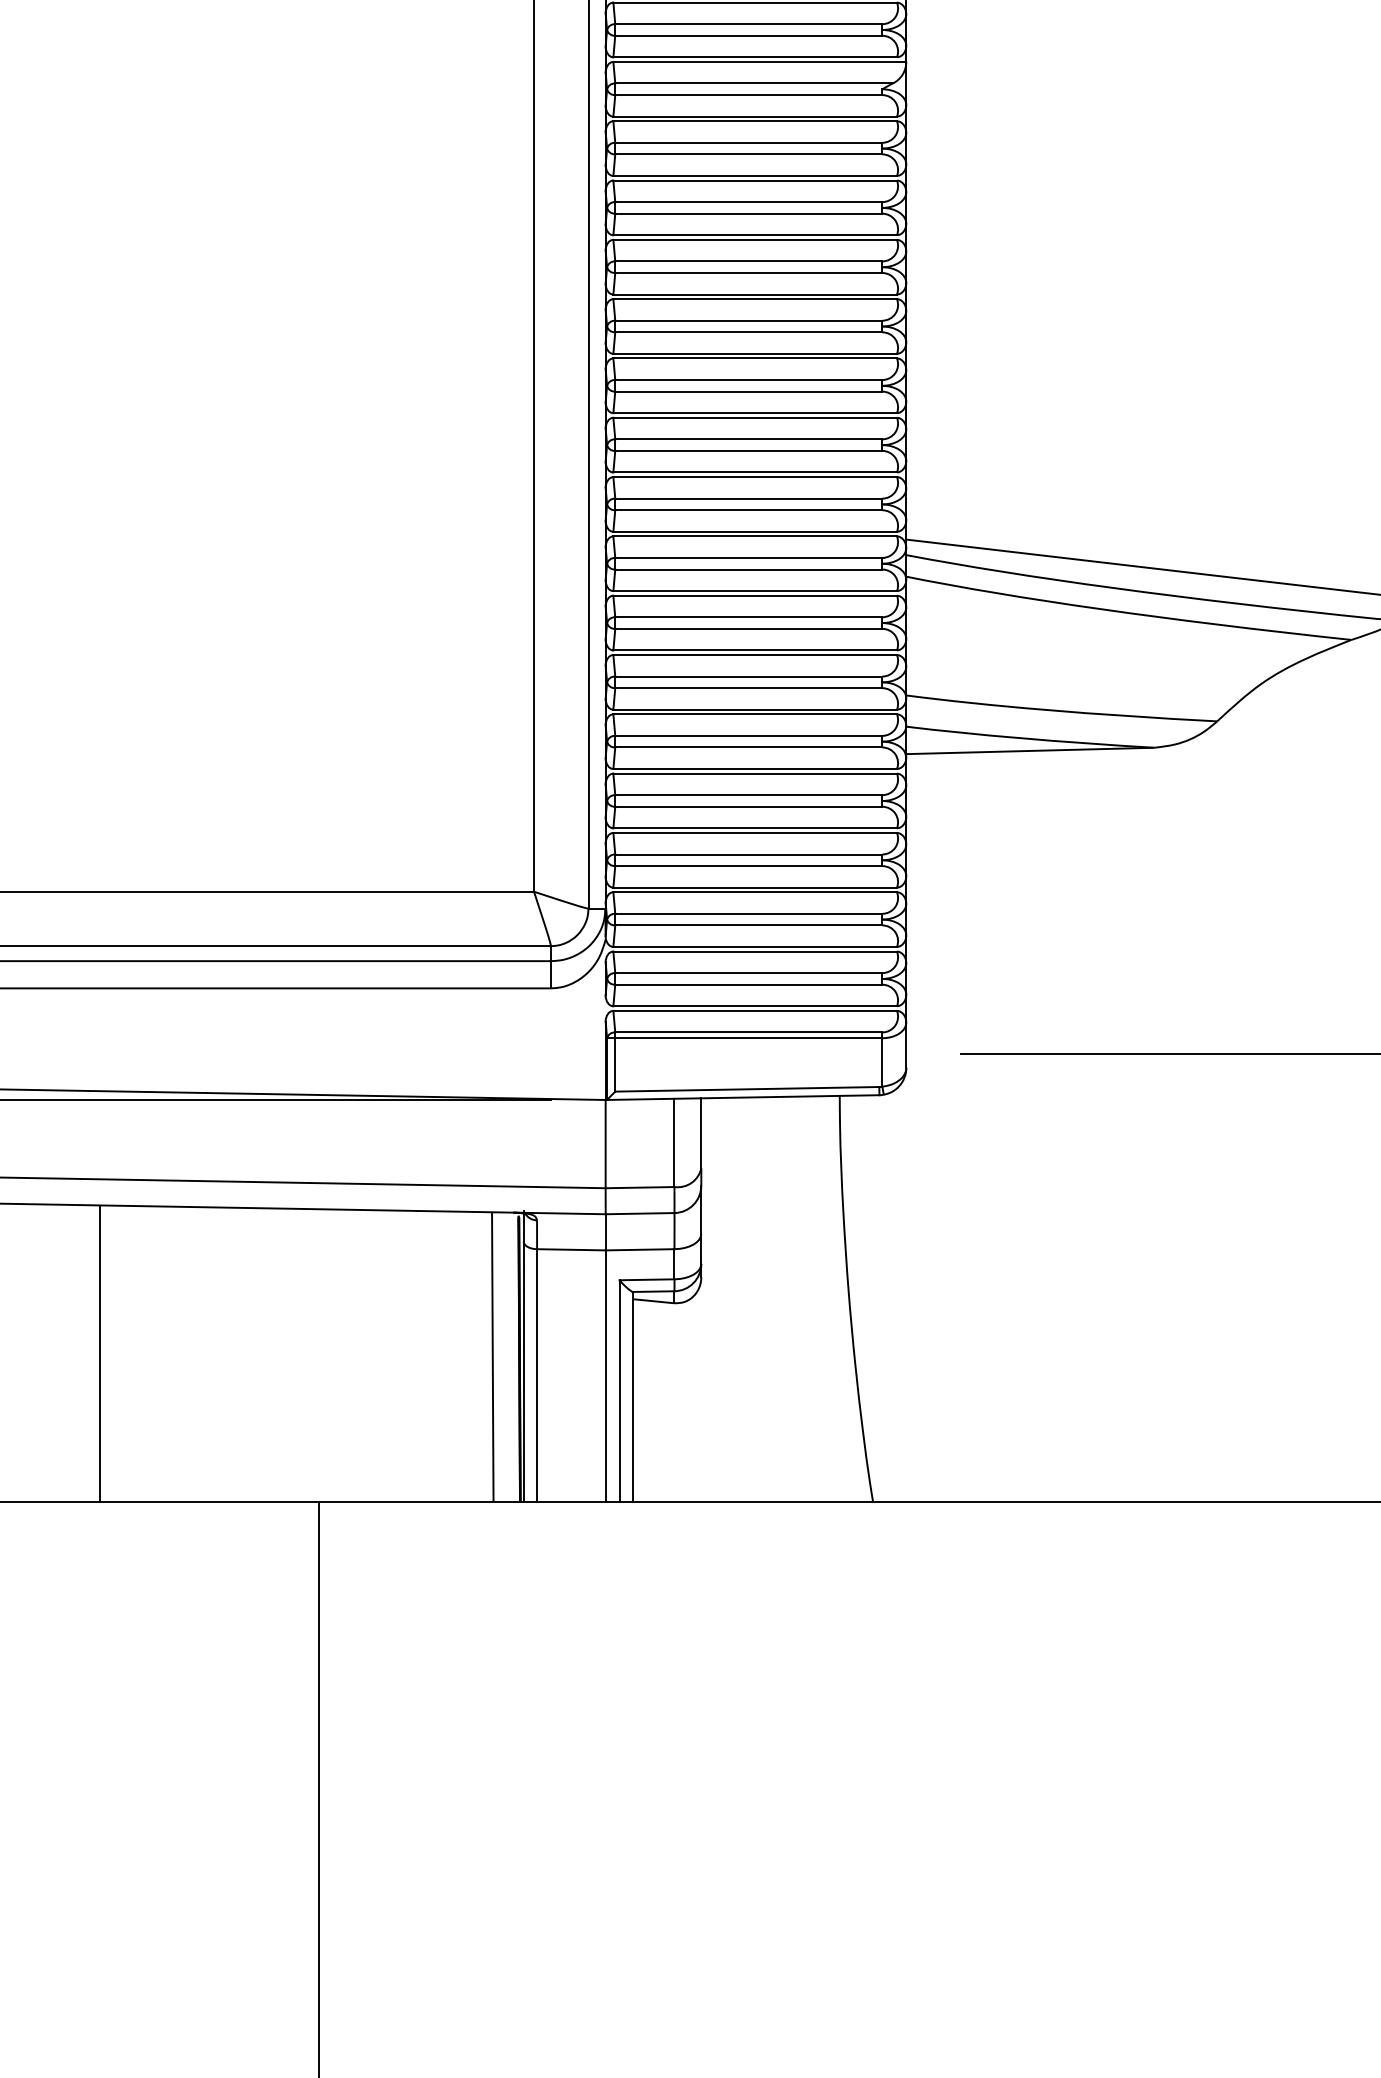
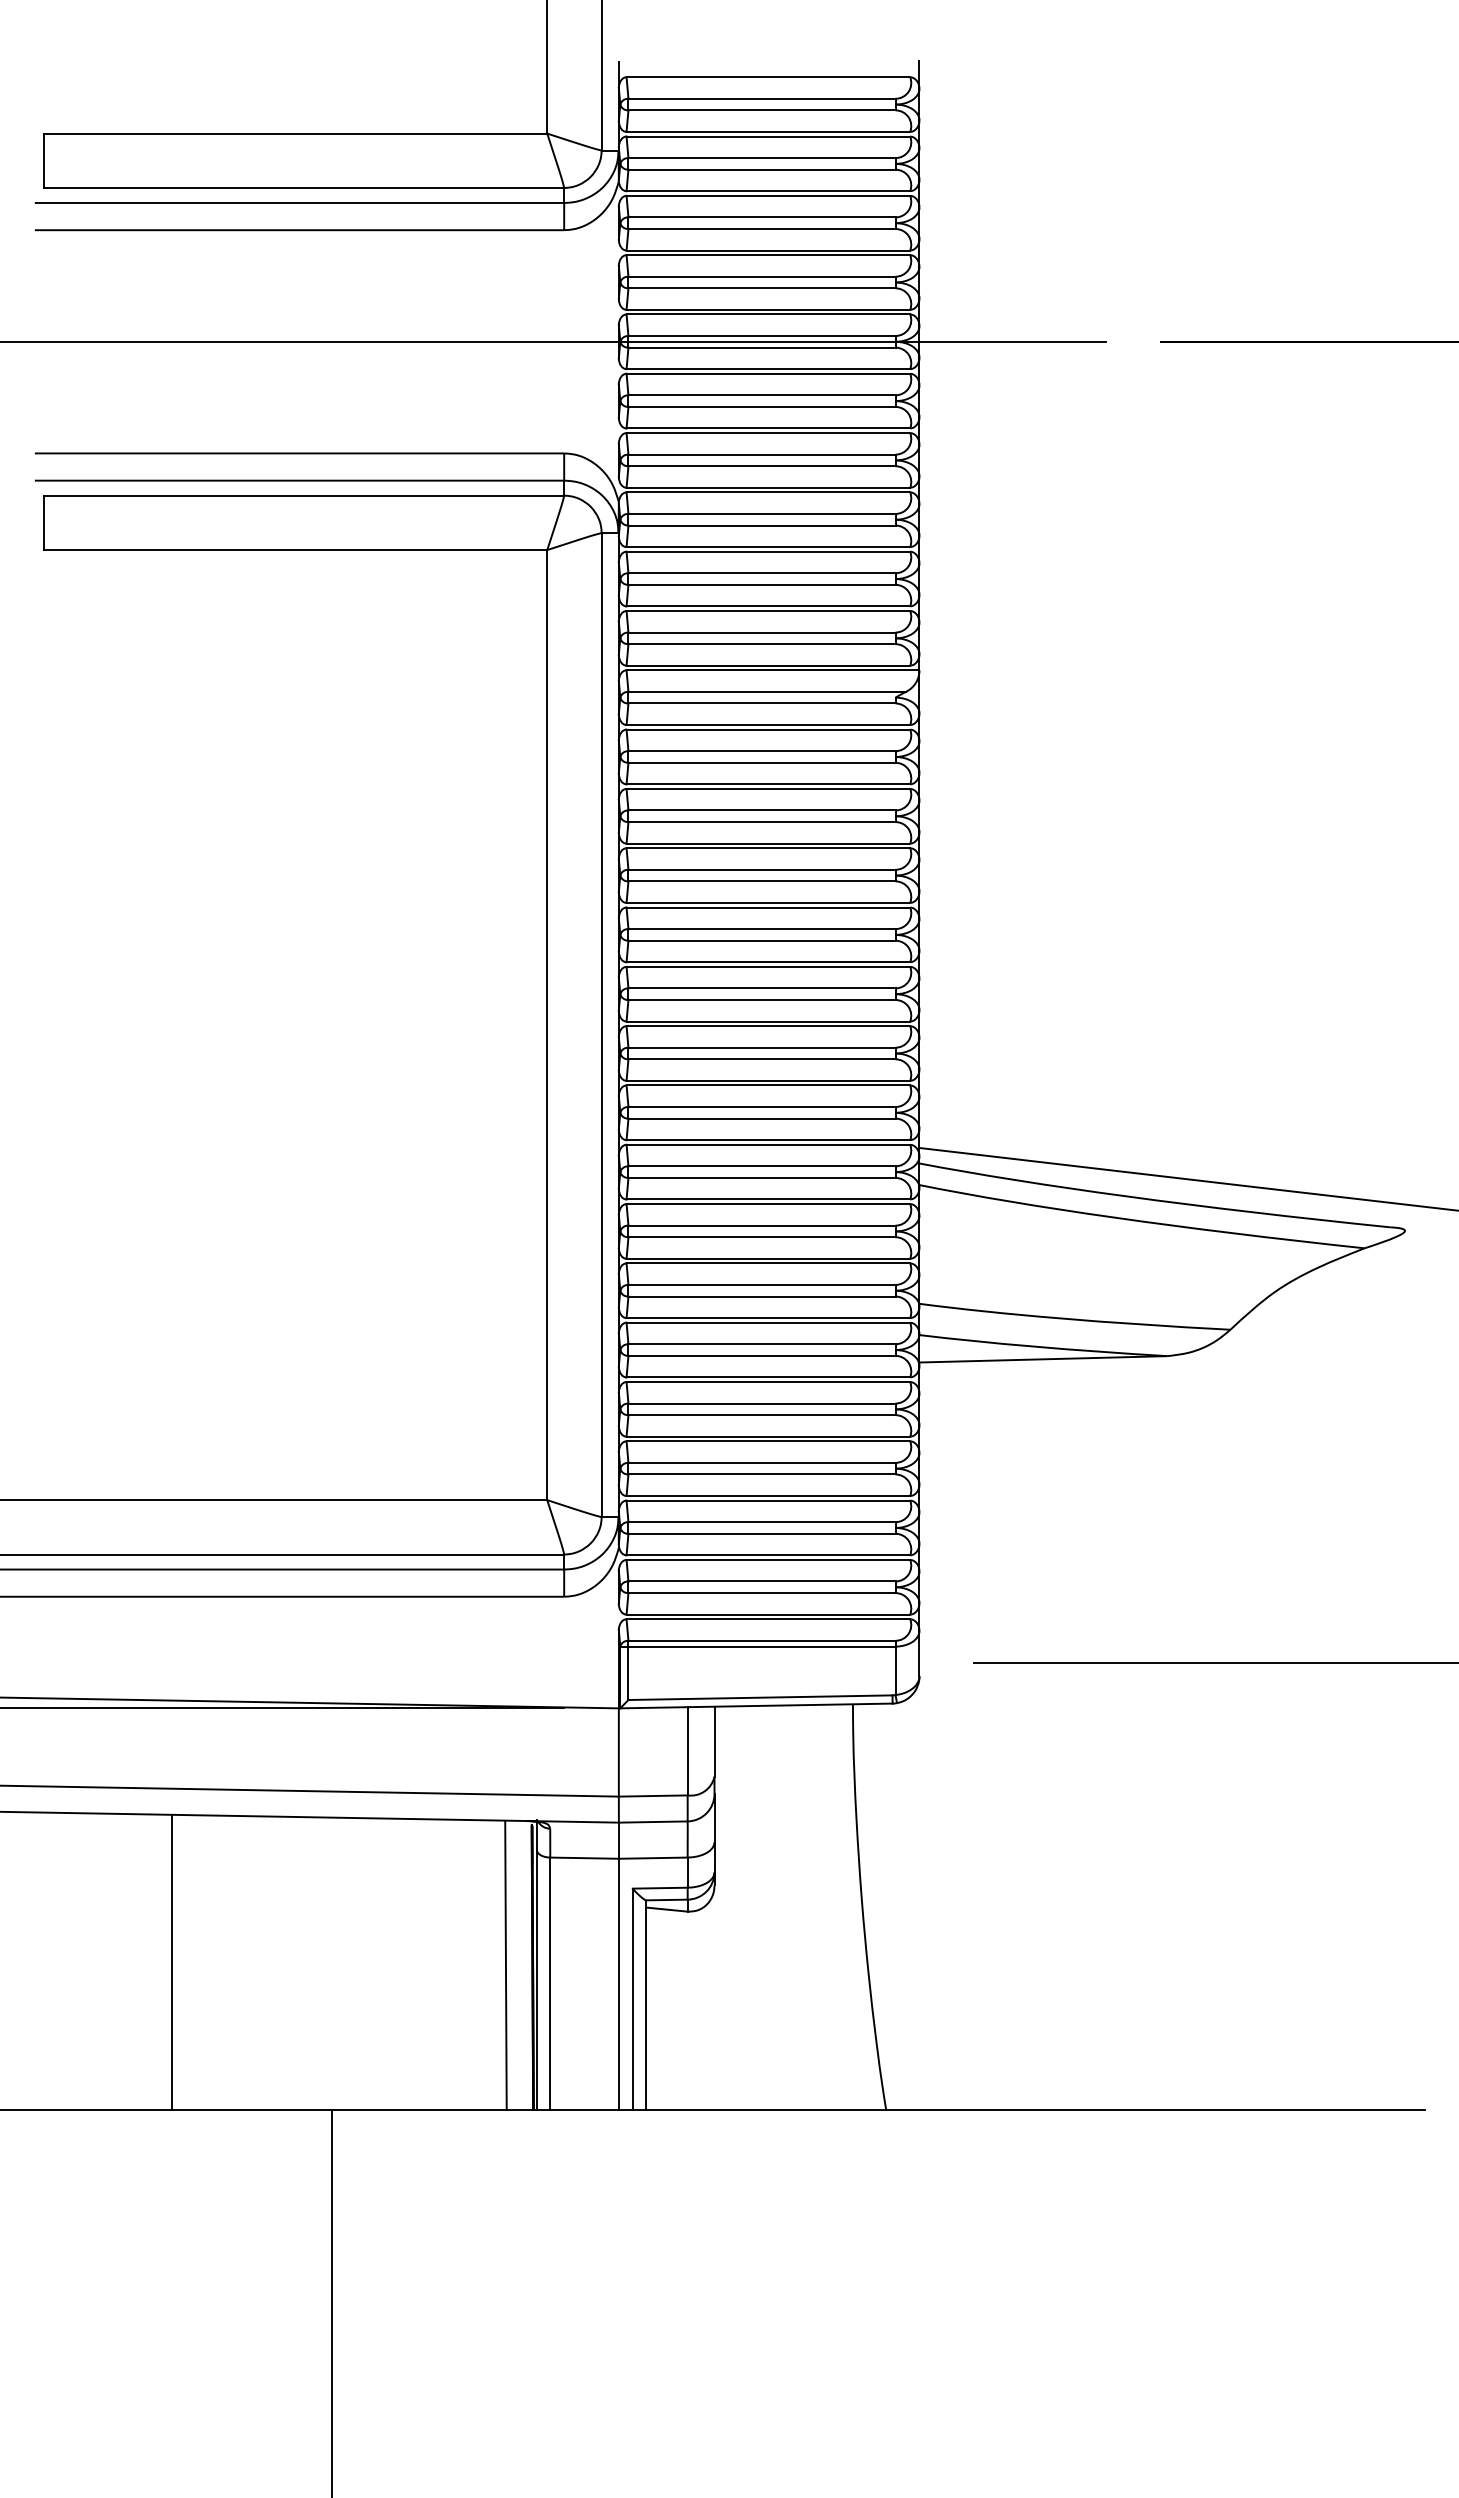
line: (100, 1354) -> (172, 1962), moved

